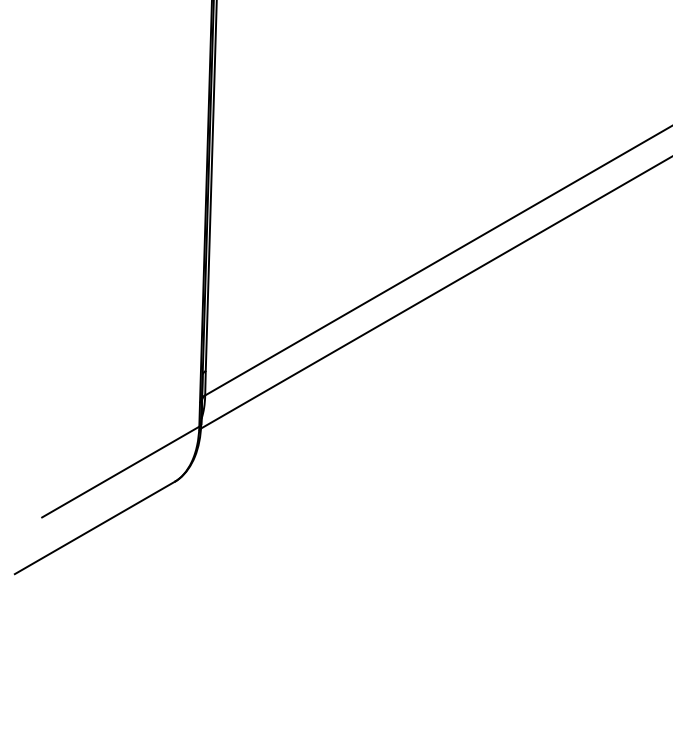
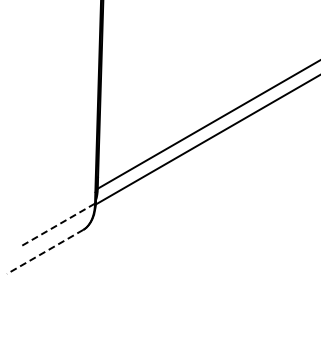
line: (120, 472) -> (57, 225), solid -> dashed
line: (93, 529) -> (44, 252), solid -> dashed

